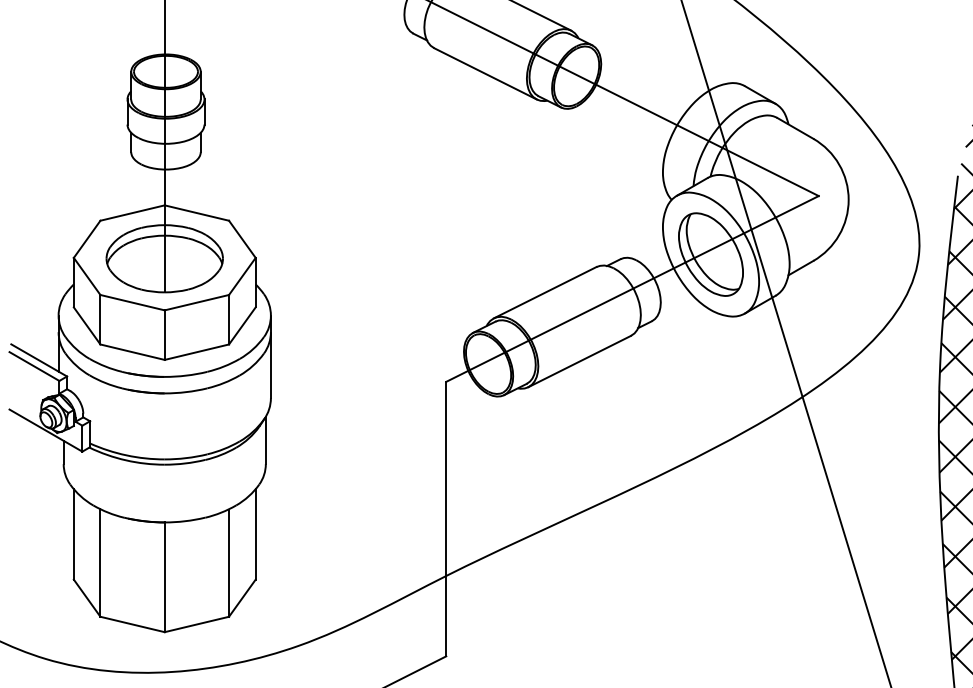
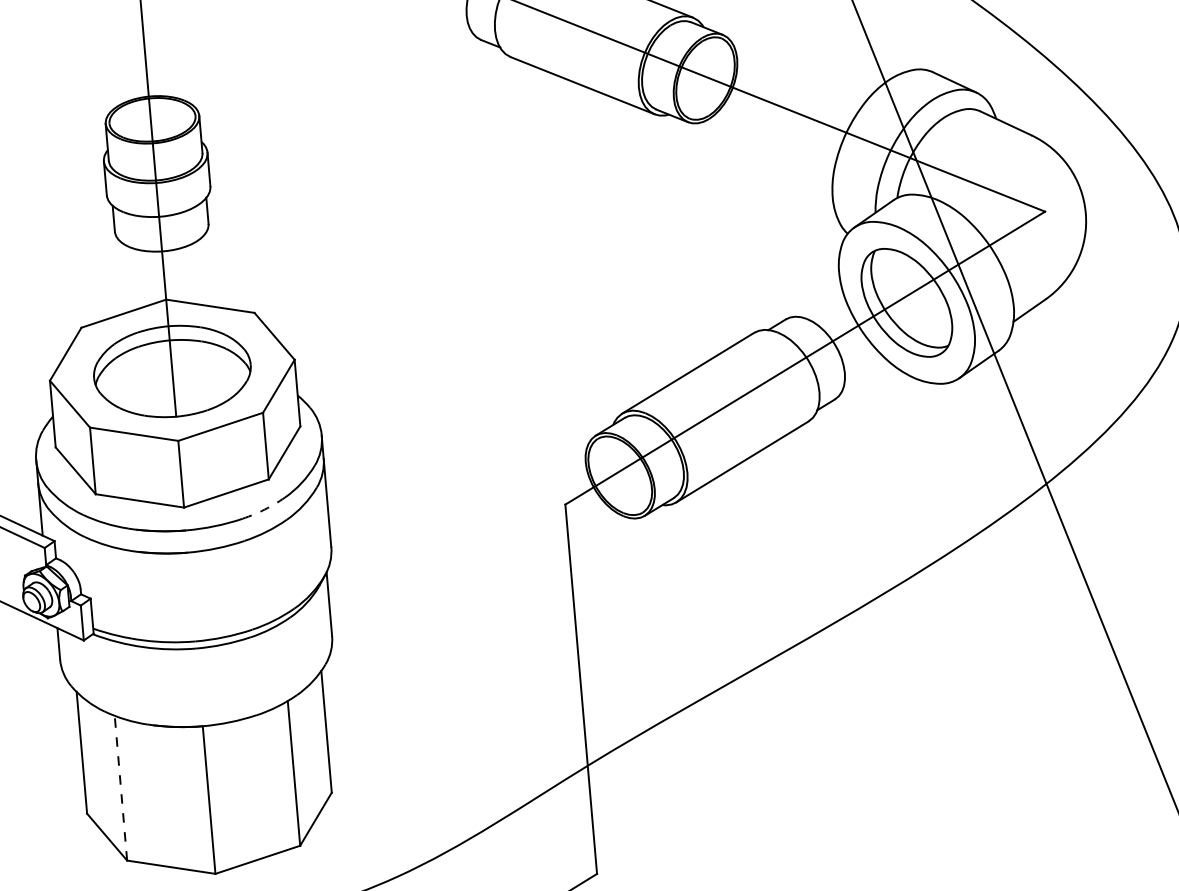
arc: (224, 366) -> (265, 509), solid -> dashed
line: (100, 563) -> (121, 788), solid -> dashed

